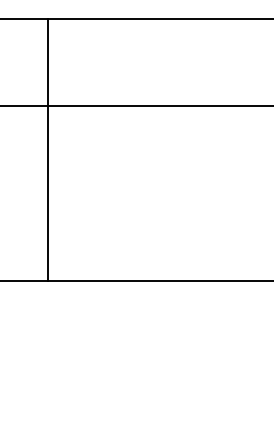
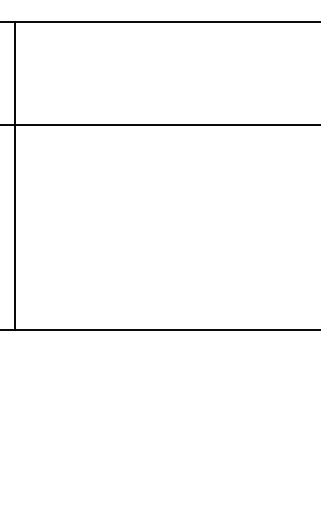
line: (48, 149) -> (15, 175), moved

